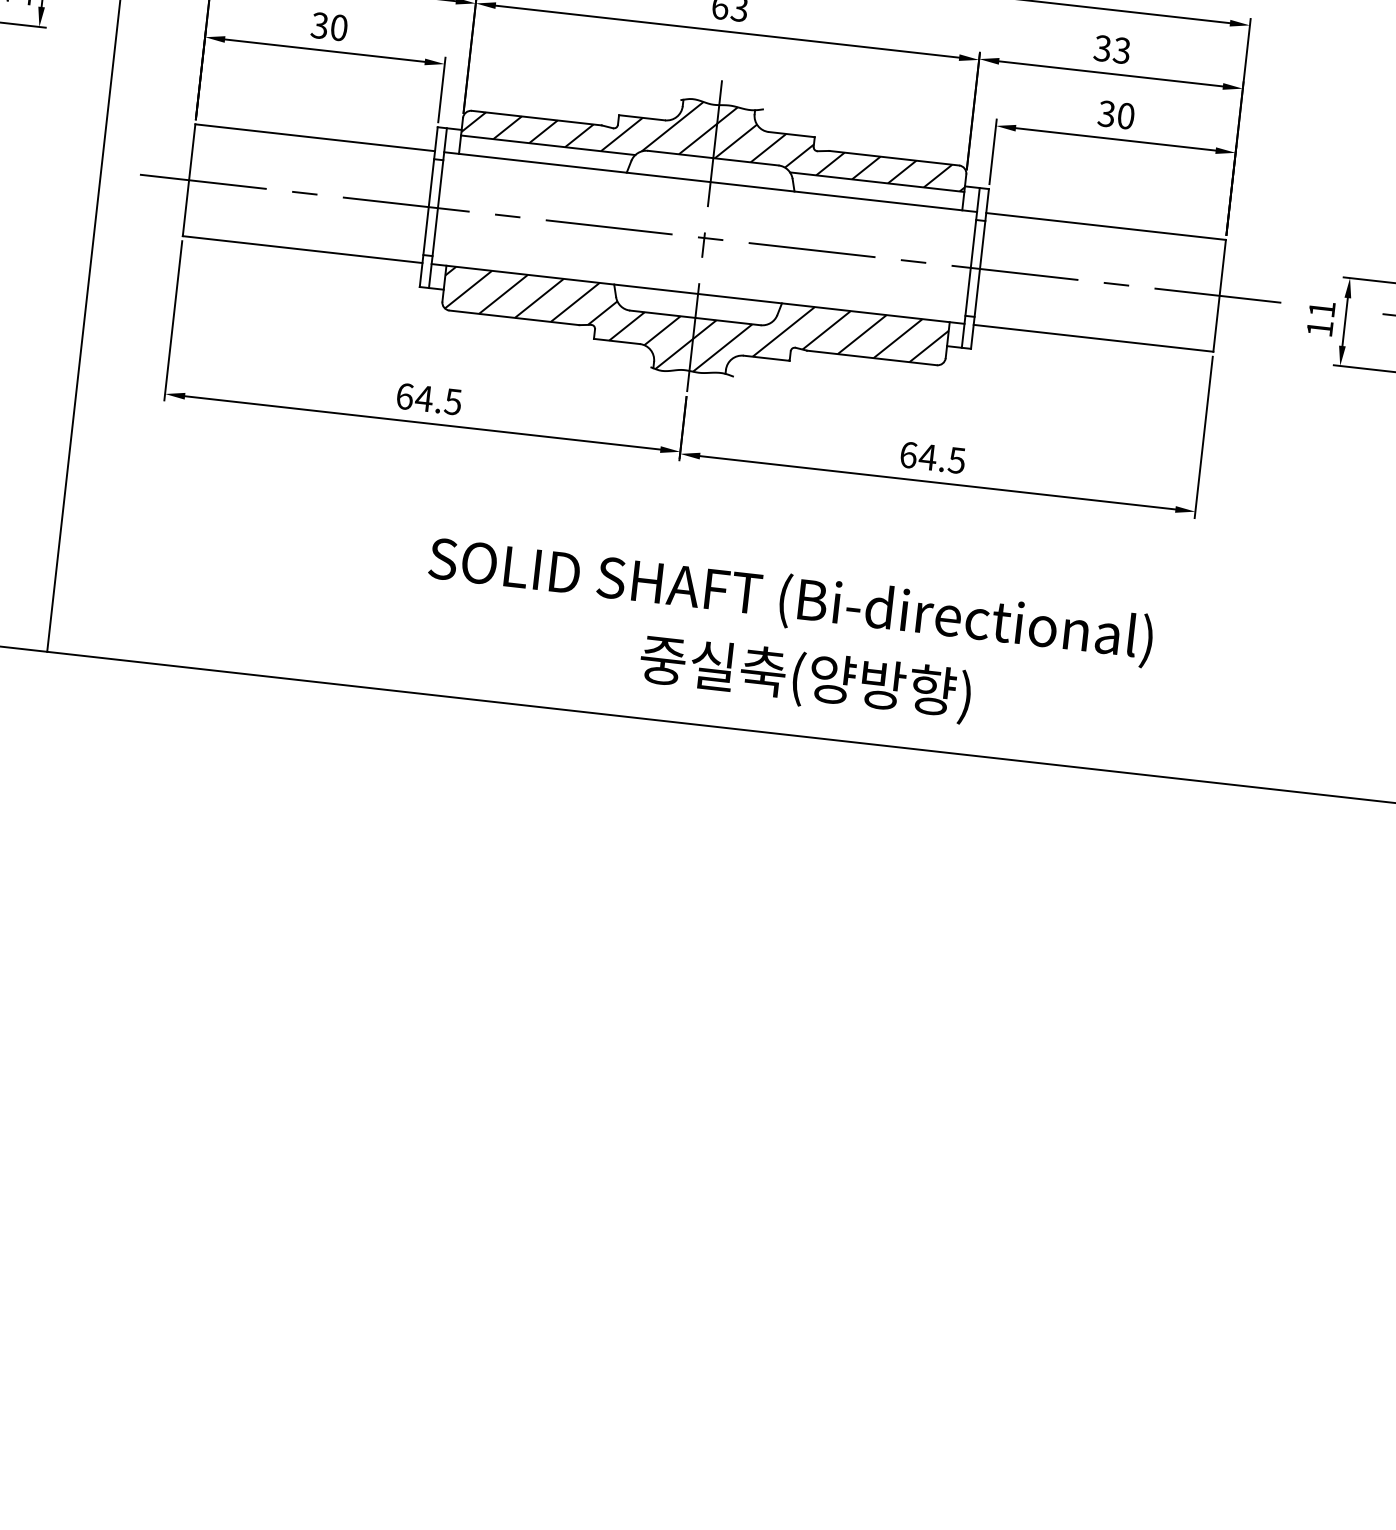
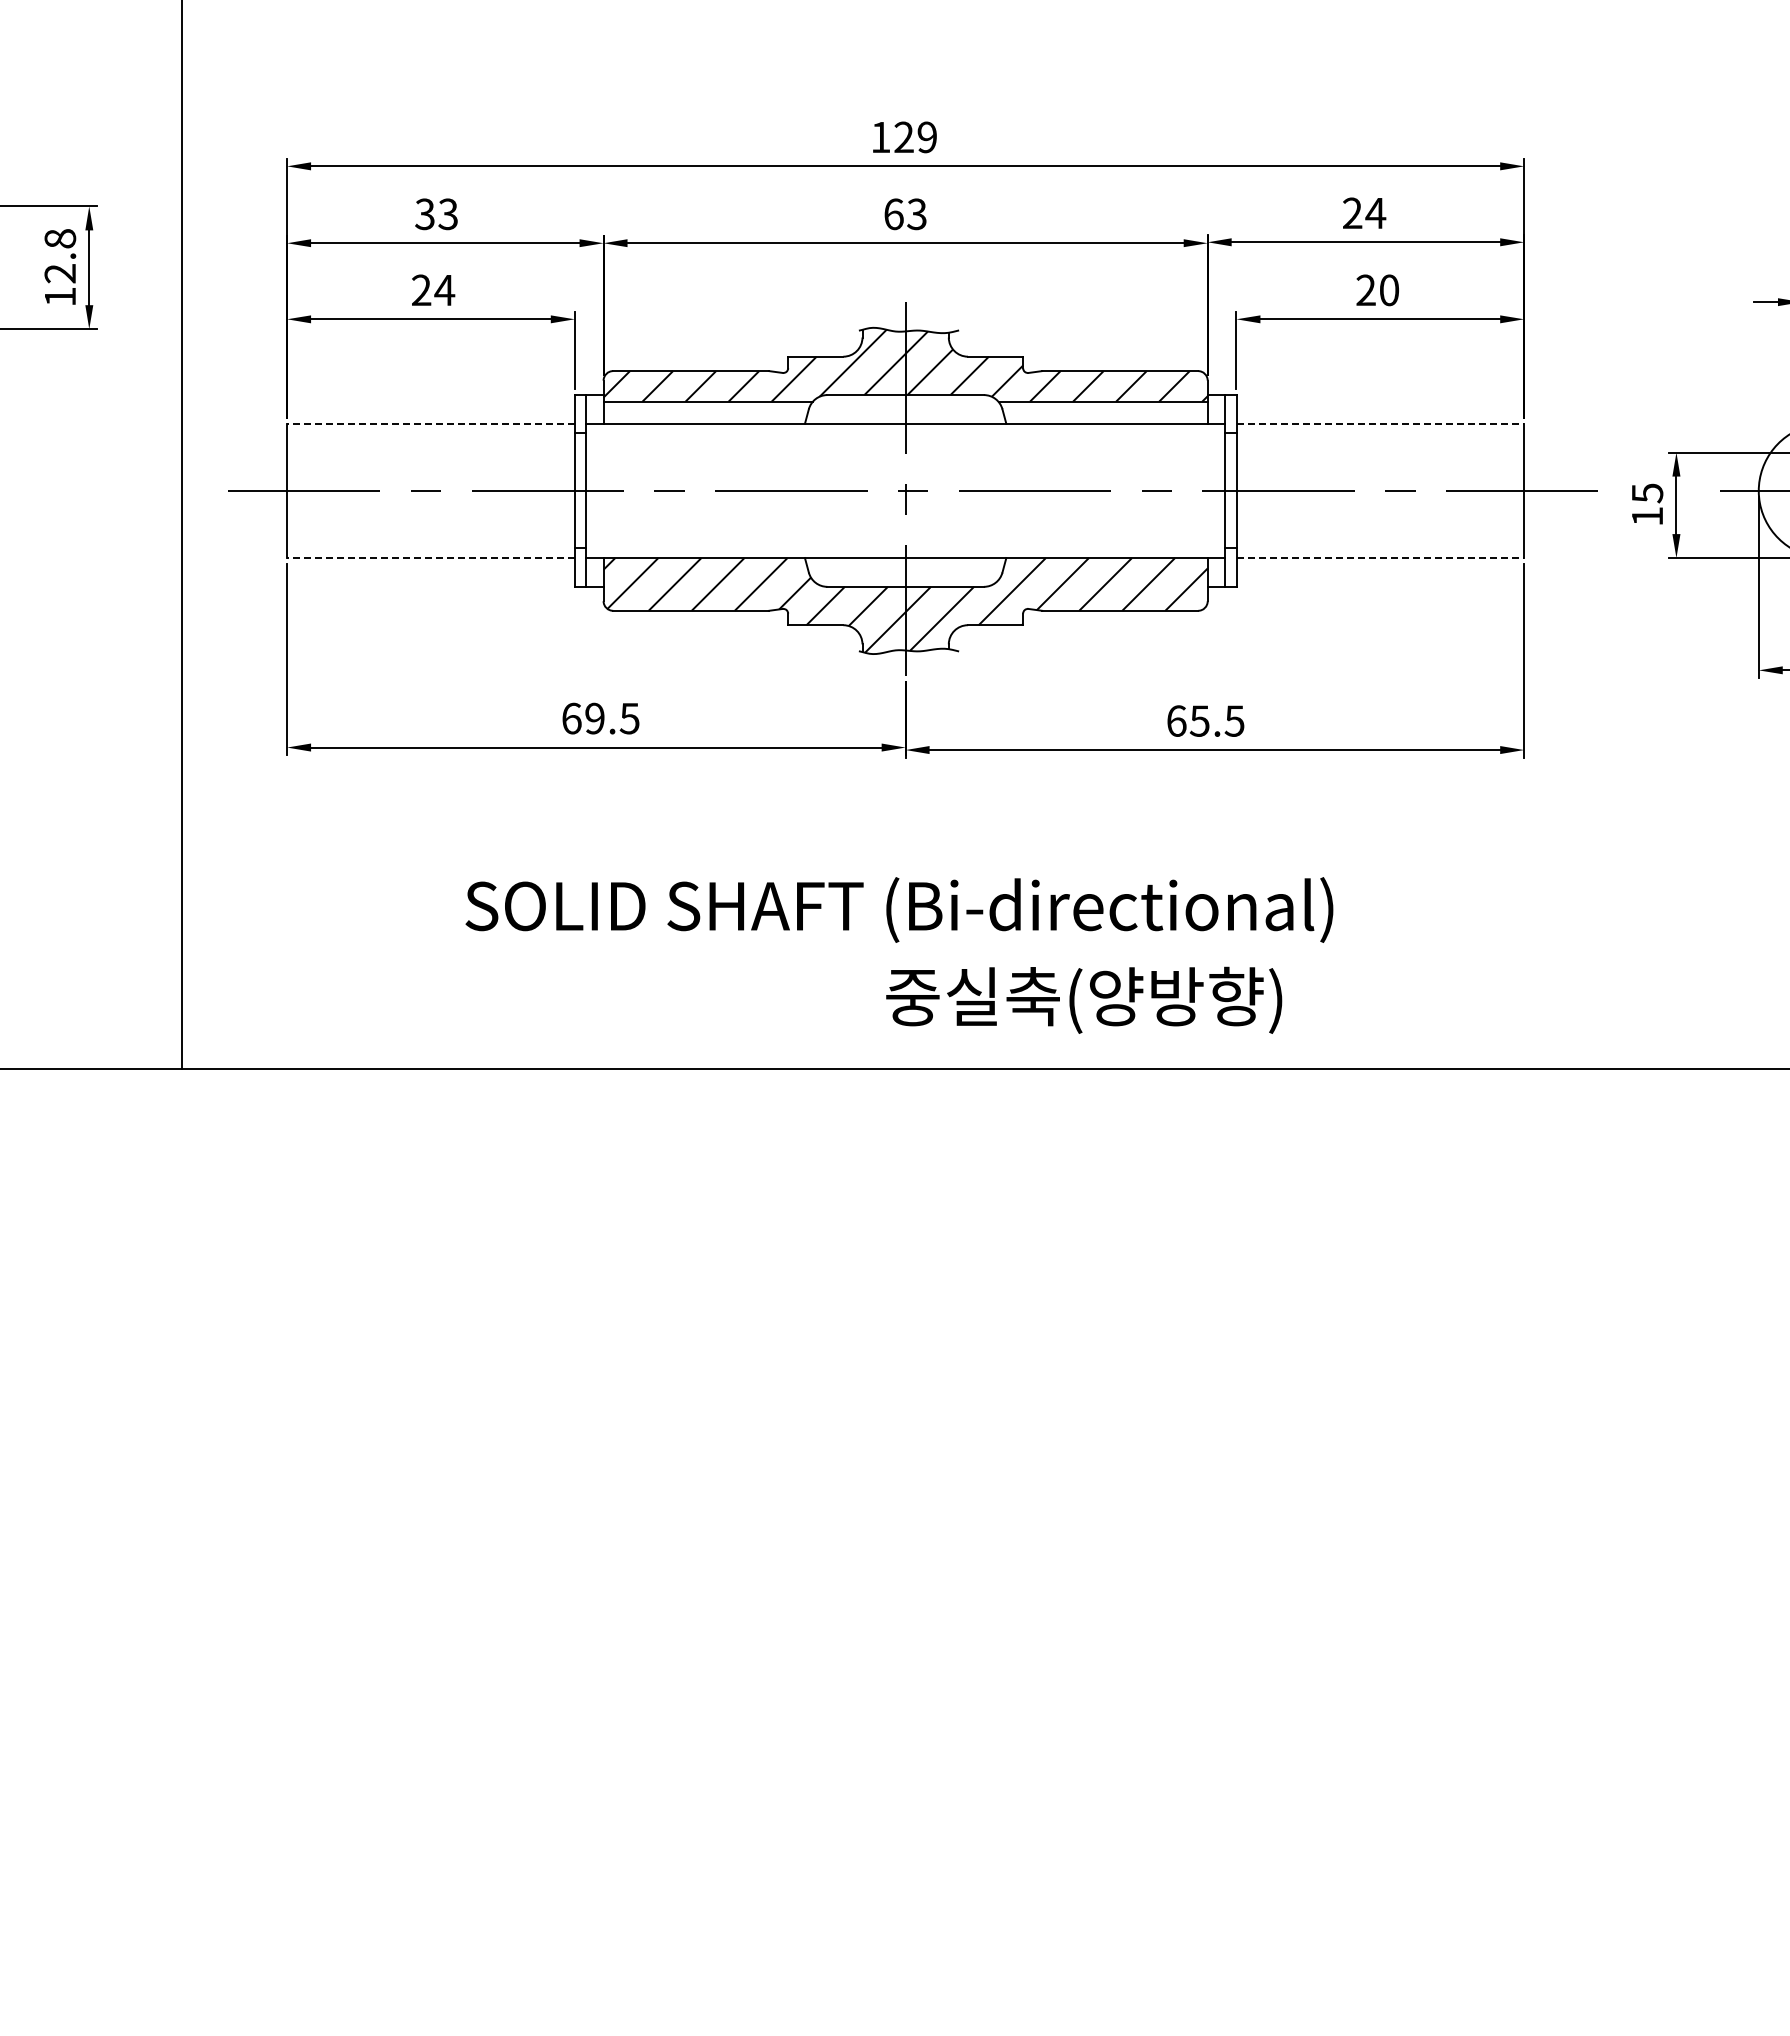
text: (329, 26) -> (433, 290), 30 -> 24
text: (1112, 49) -> (1364, 213), 33 -> 24
text: (1106, 114) -> (1365, 290), 30 -> 20
line: (314, 137) -> (430, 423), solid -> dashed
line: (1106, 226) -> (1380, 423), solid -> dashed
line: (302, 249) -> (430, 558), solid -> dashed
text: (1322, 309) -> (1647, 493), 11 -> 15
line: (1093, 338) -> (1380, 558), solid -> dashed
text: (423, 398) -> (594, 718), 64.5 -> 69.5
text: (927, 456) -> (1199, 720), 64.5 -> 65.5
text: (790, 600) -> (899, 909), moved

